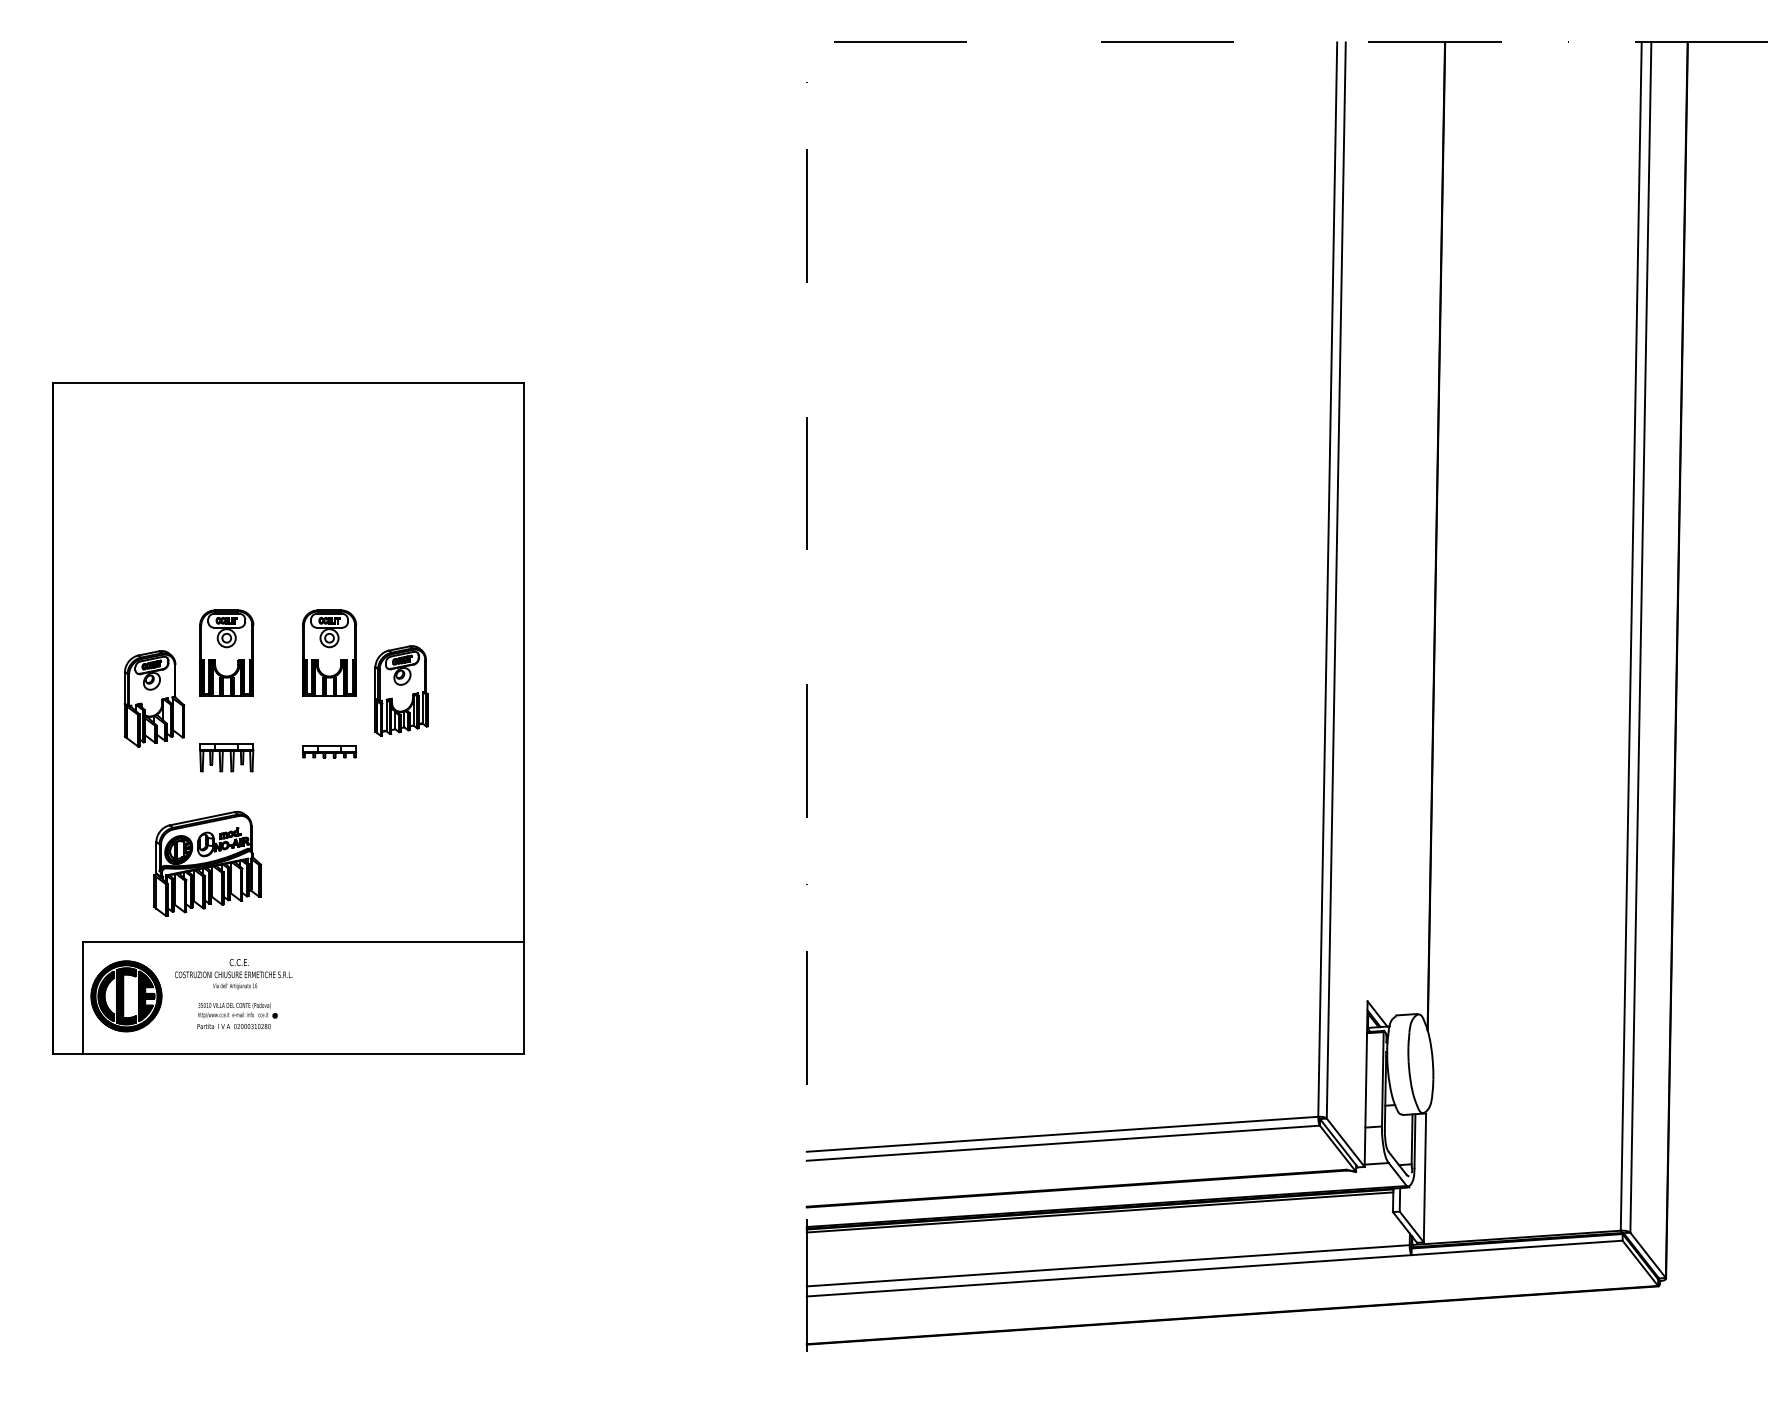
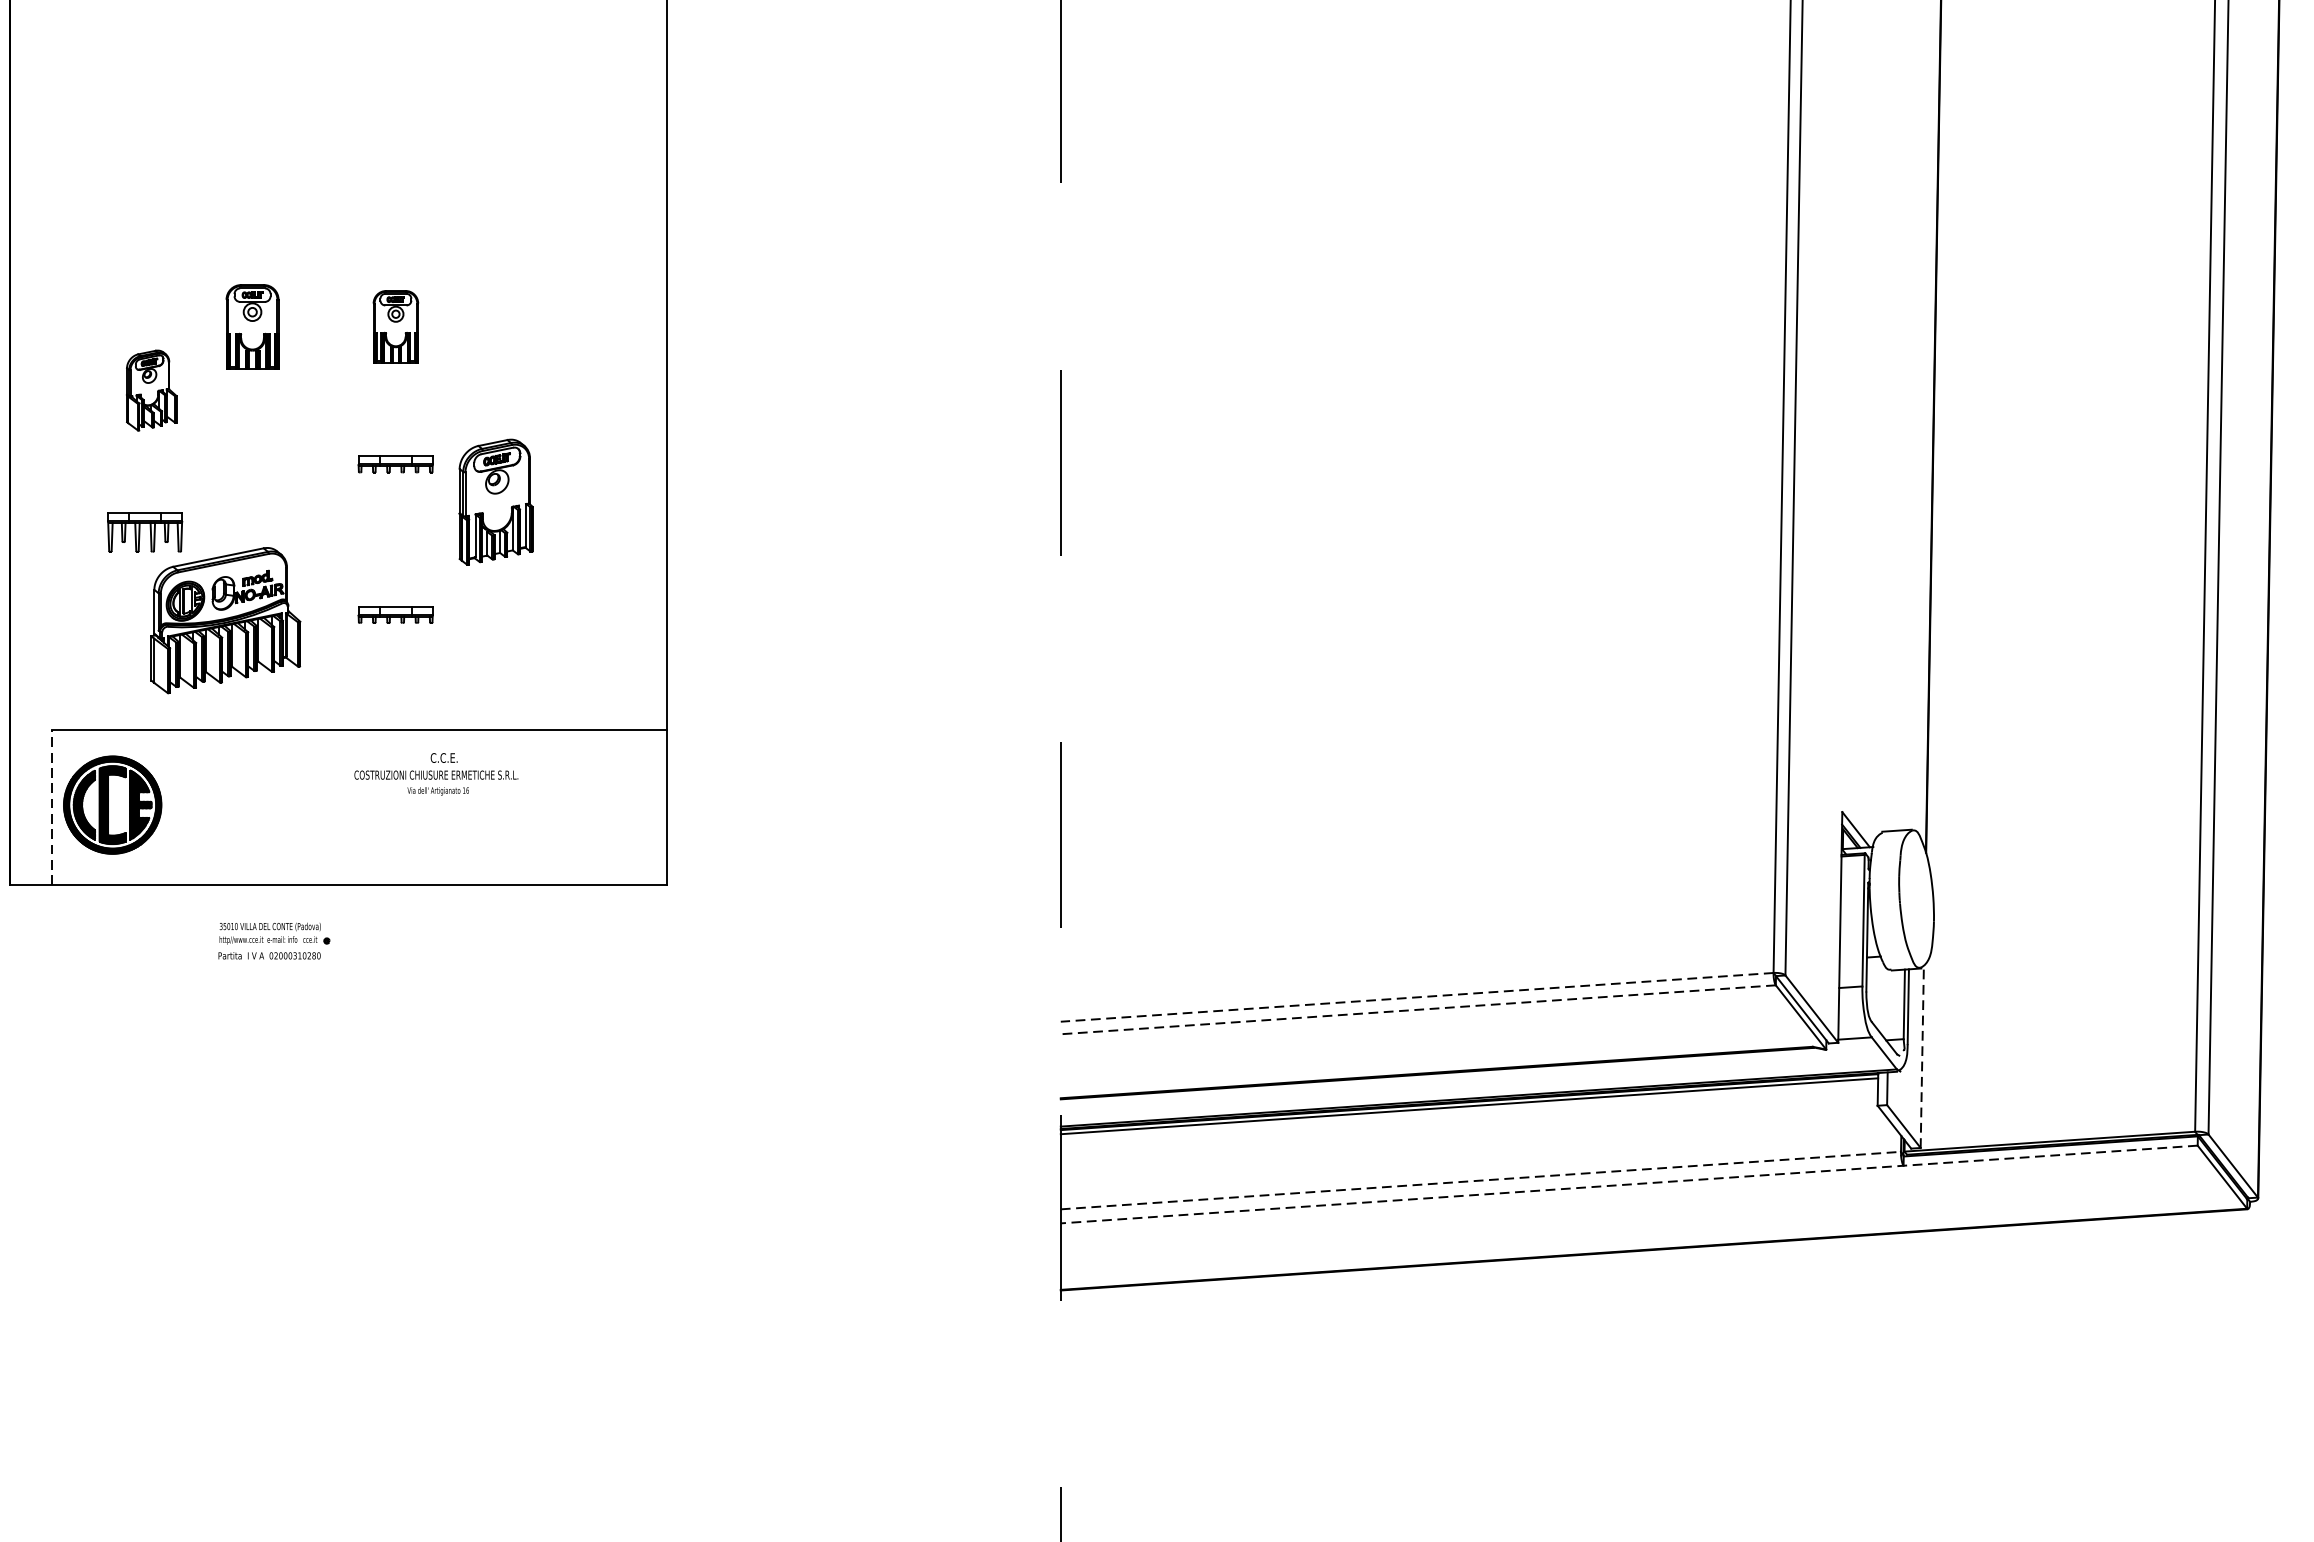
part: (226, 652) -> (252, 325), size x0.7
part: (329, 652) -> (395, 325), size x0.6
part: (401, 690) -> (495, 501), moved
part: (154, 698) -> (151, 390), size x0.6
part: (226, 757) -> (144, 532), moved
part: (329, 859) -> (395, 614), added
text: (233, 974) -> (436, 774), moved
line: (83, 998) -> (52, 808), solid -> dashed
part: (237, 1016) -> (274, 941), moved
line: (1062, 1134) -> (1417, 997), solid -> dashed
line: (1062, 1143) -> (1417, 1010), solid -> dashed
line: (1424, 1177) -> (1921, 1057), solid -> dashed
line: (1108, 1265) -> (1481, 1180), solid -> dashed
line: (1214, 1268) -> (1628, 1184), solid -> dashed

